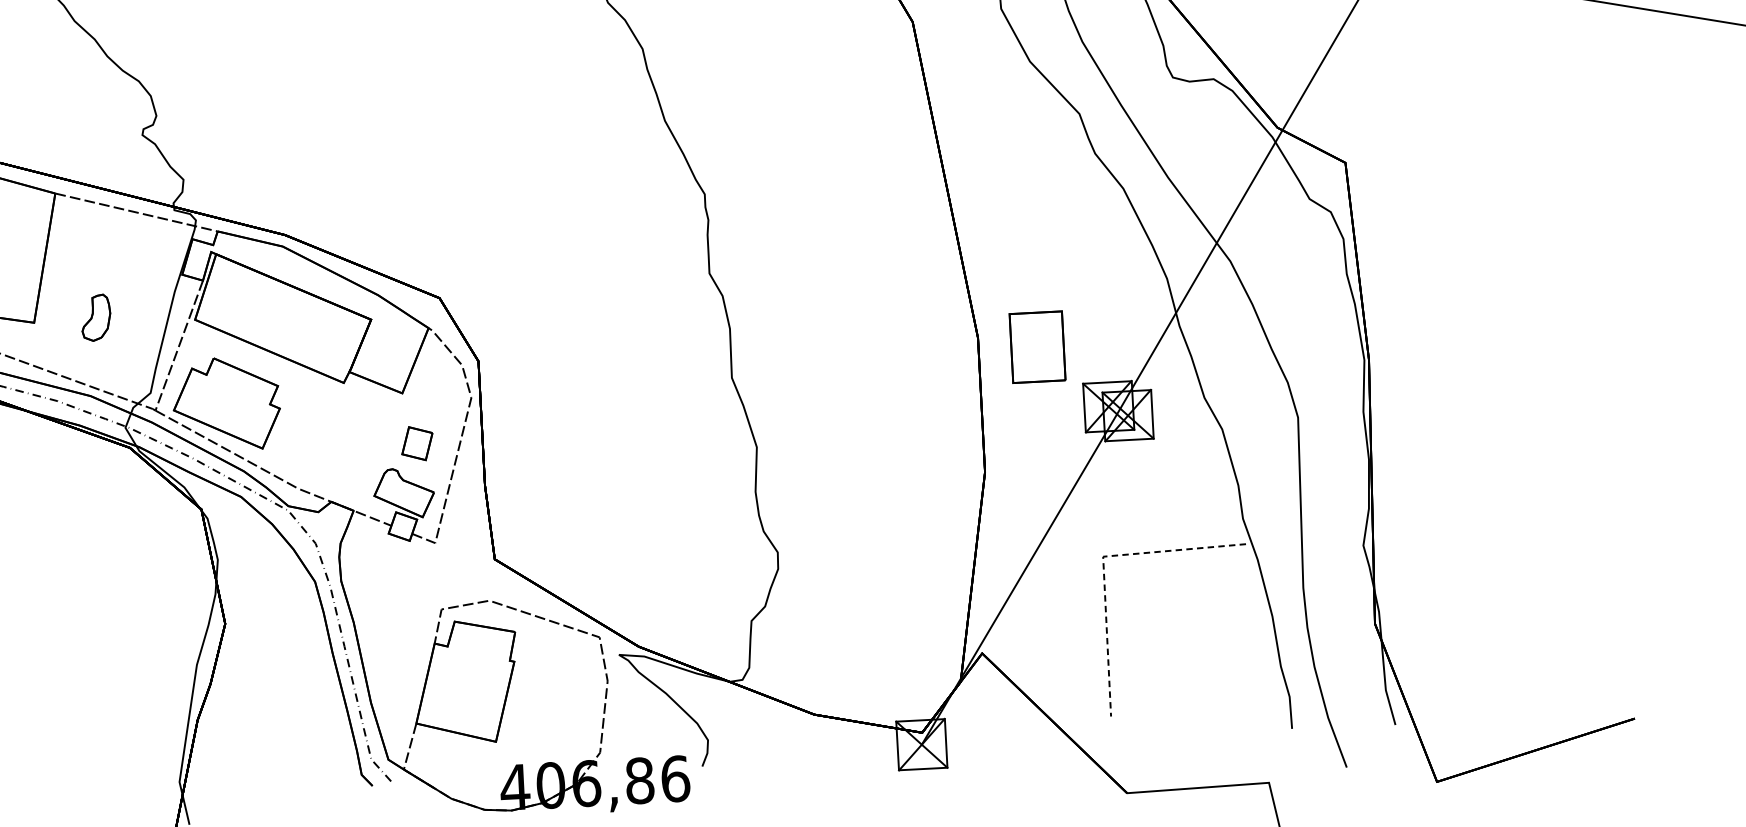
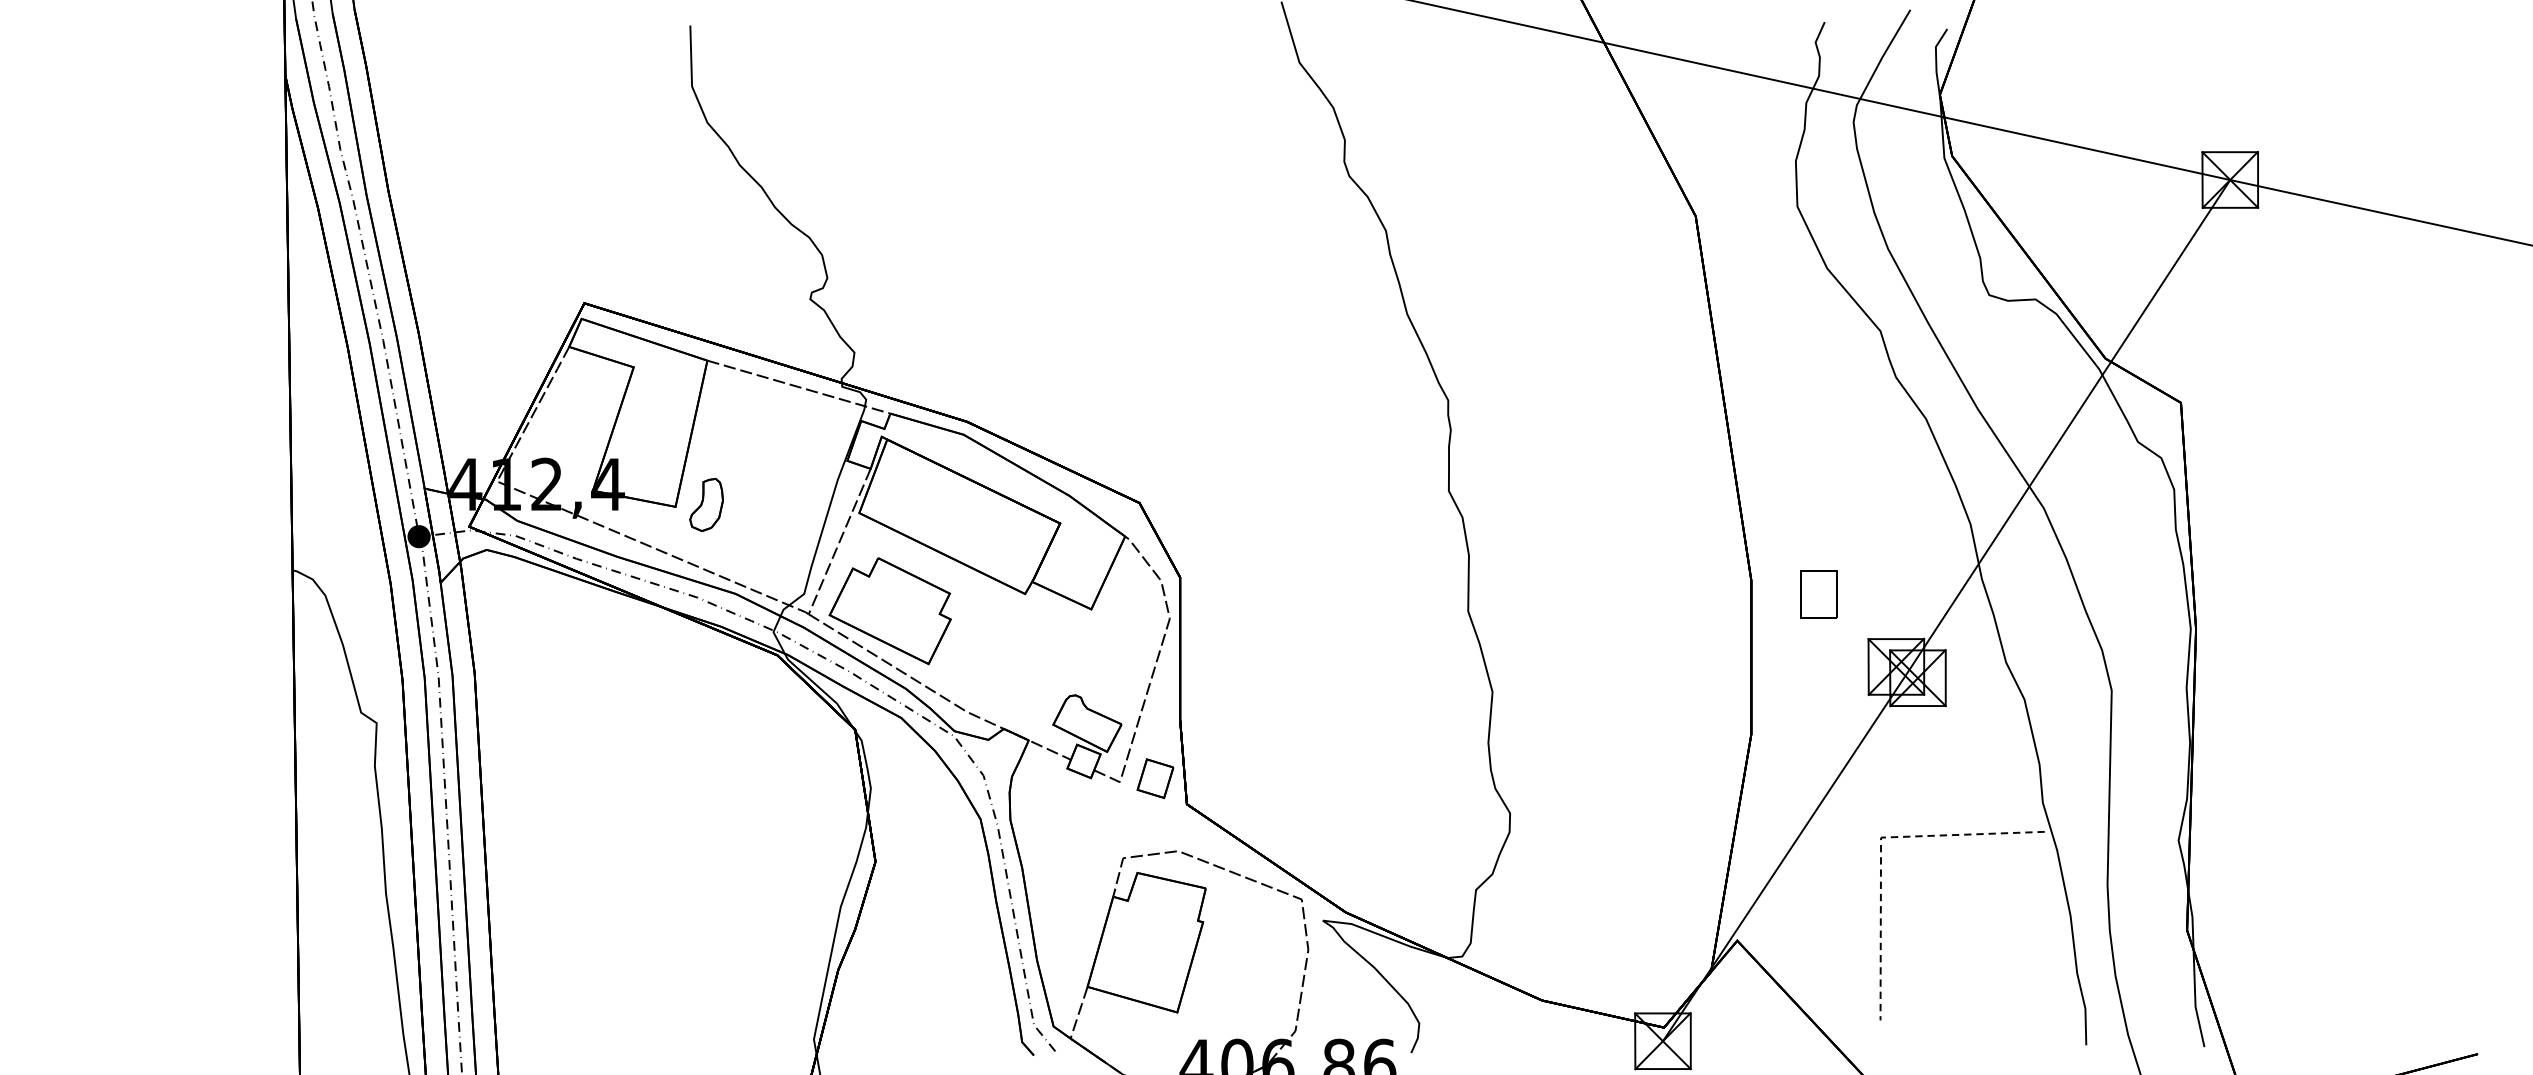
part: (96, 317) -> (706, 504), moved
part: (1037, 347) -> (1818, 594), size x0.6
part: (417, 443) -> (1155, 778), moved

